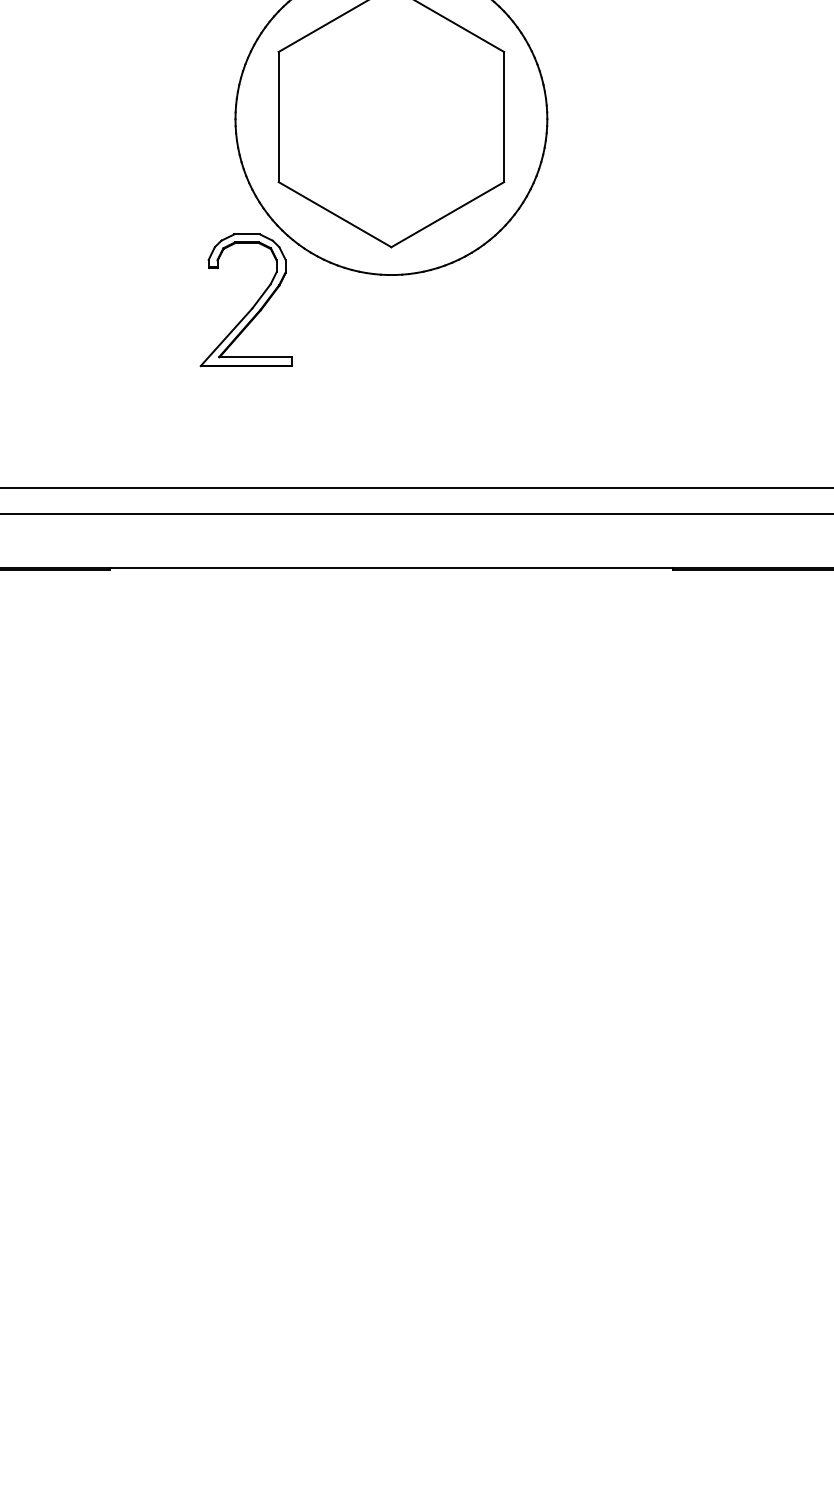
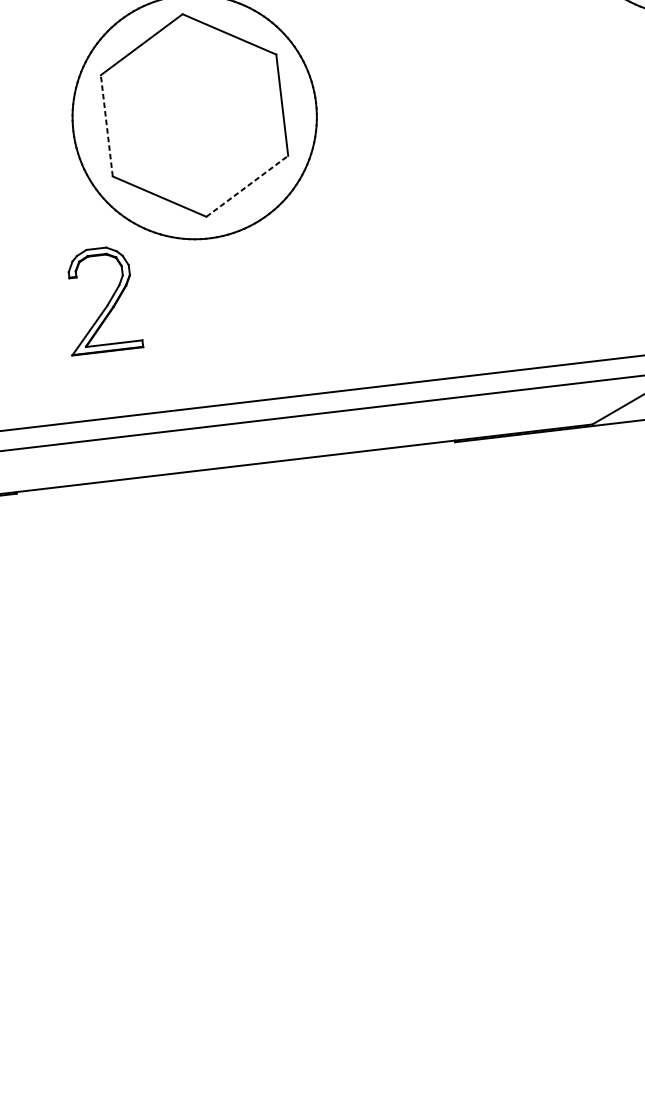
line: (278, 116) -> (106, 125), solid -> dashed
line: (448, 214) -> (247, 186), solid -> dashed
part: (252, 306) -> (107, 304), moved

